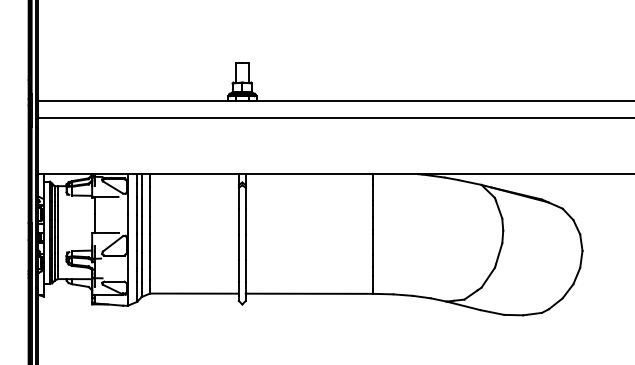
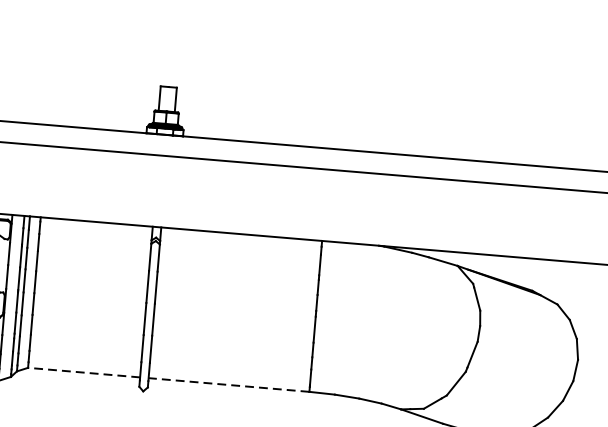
line: (194, 293) -> (84, 372), solid -> dashed
line: (309, 293) -> (229, 384), solid -> dashed

